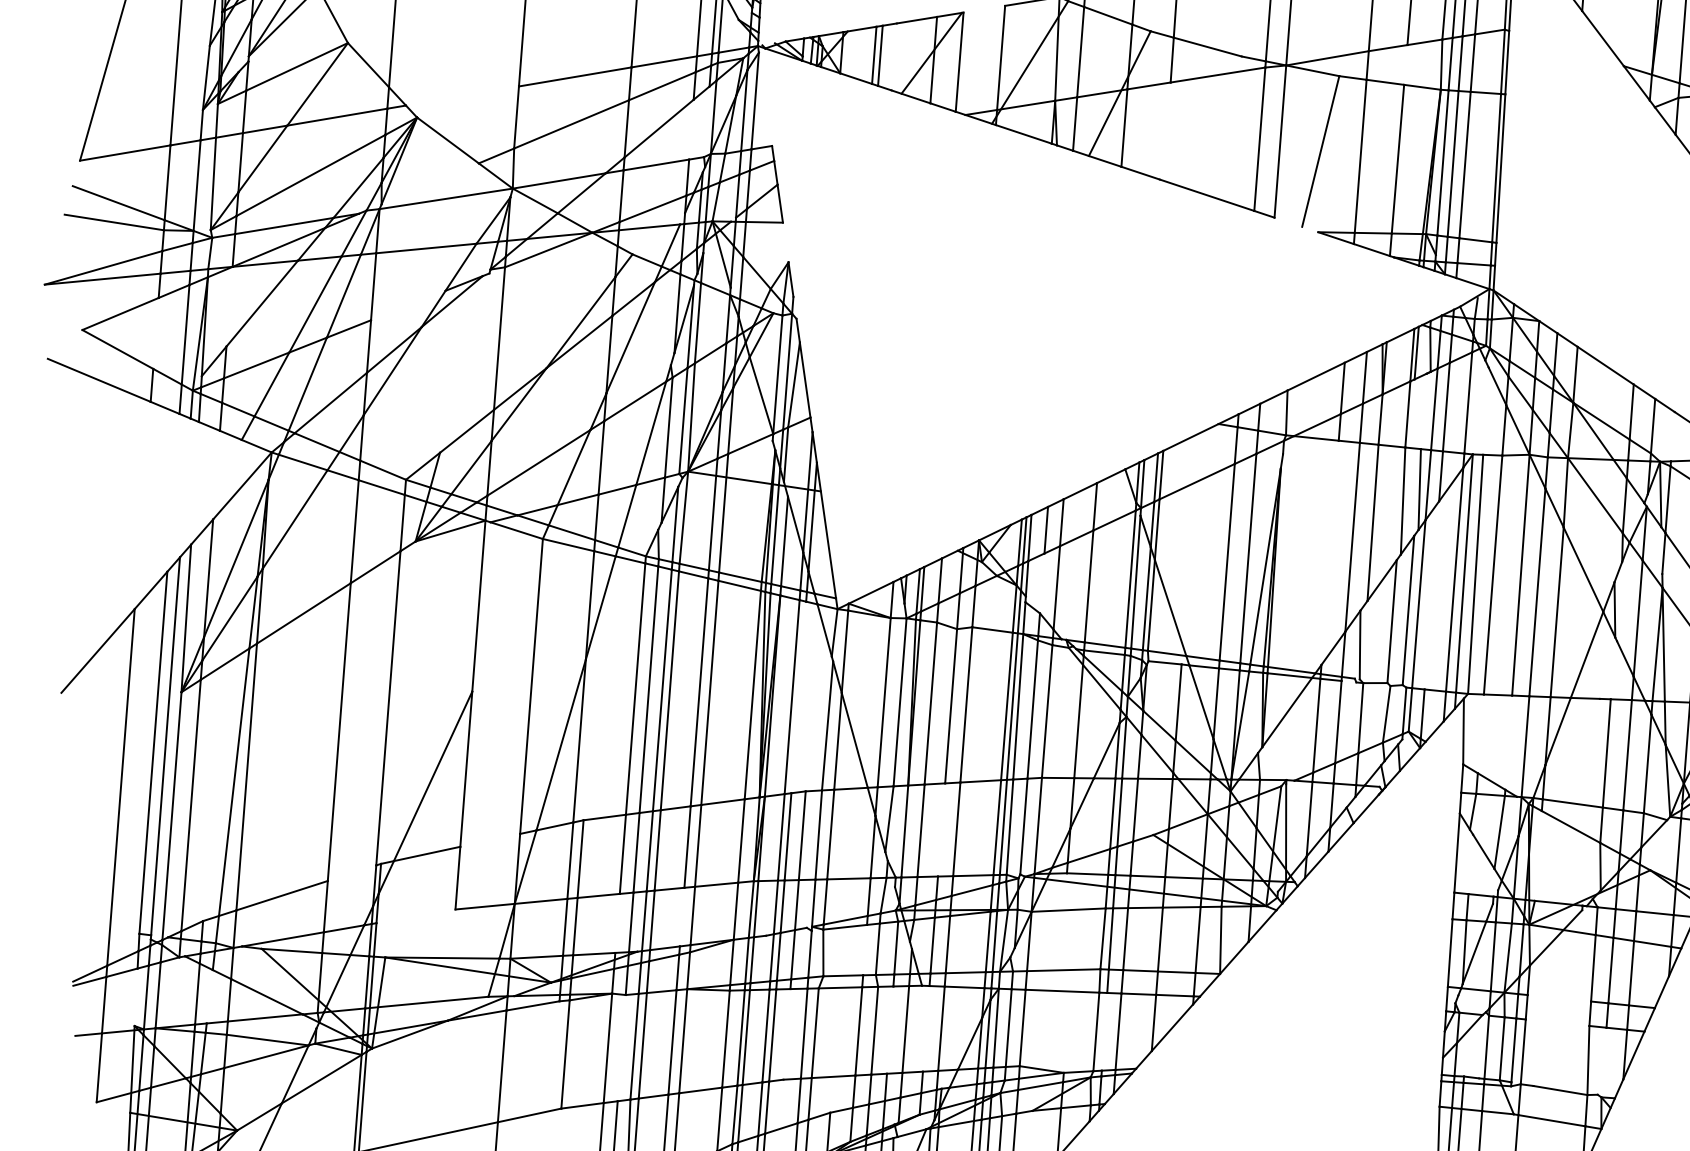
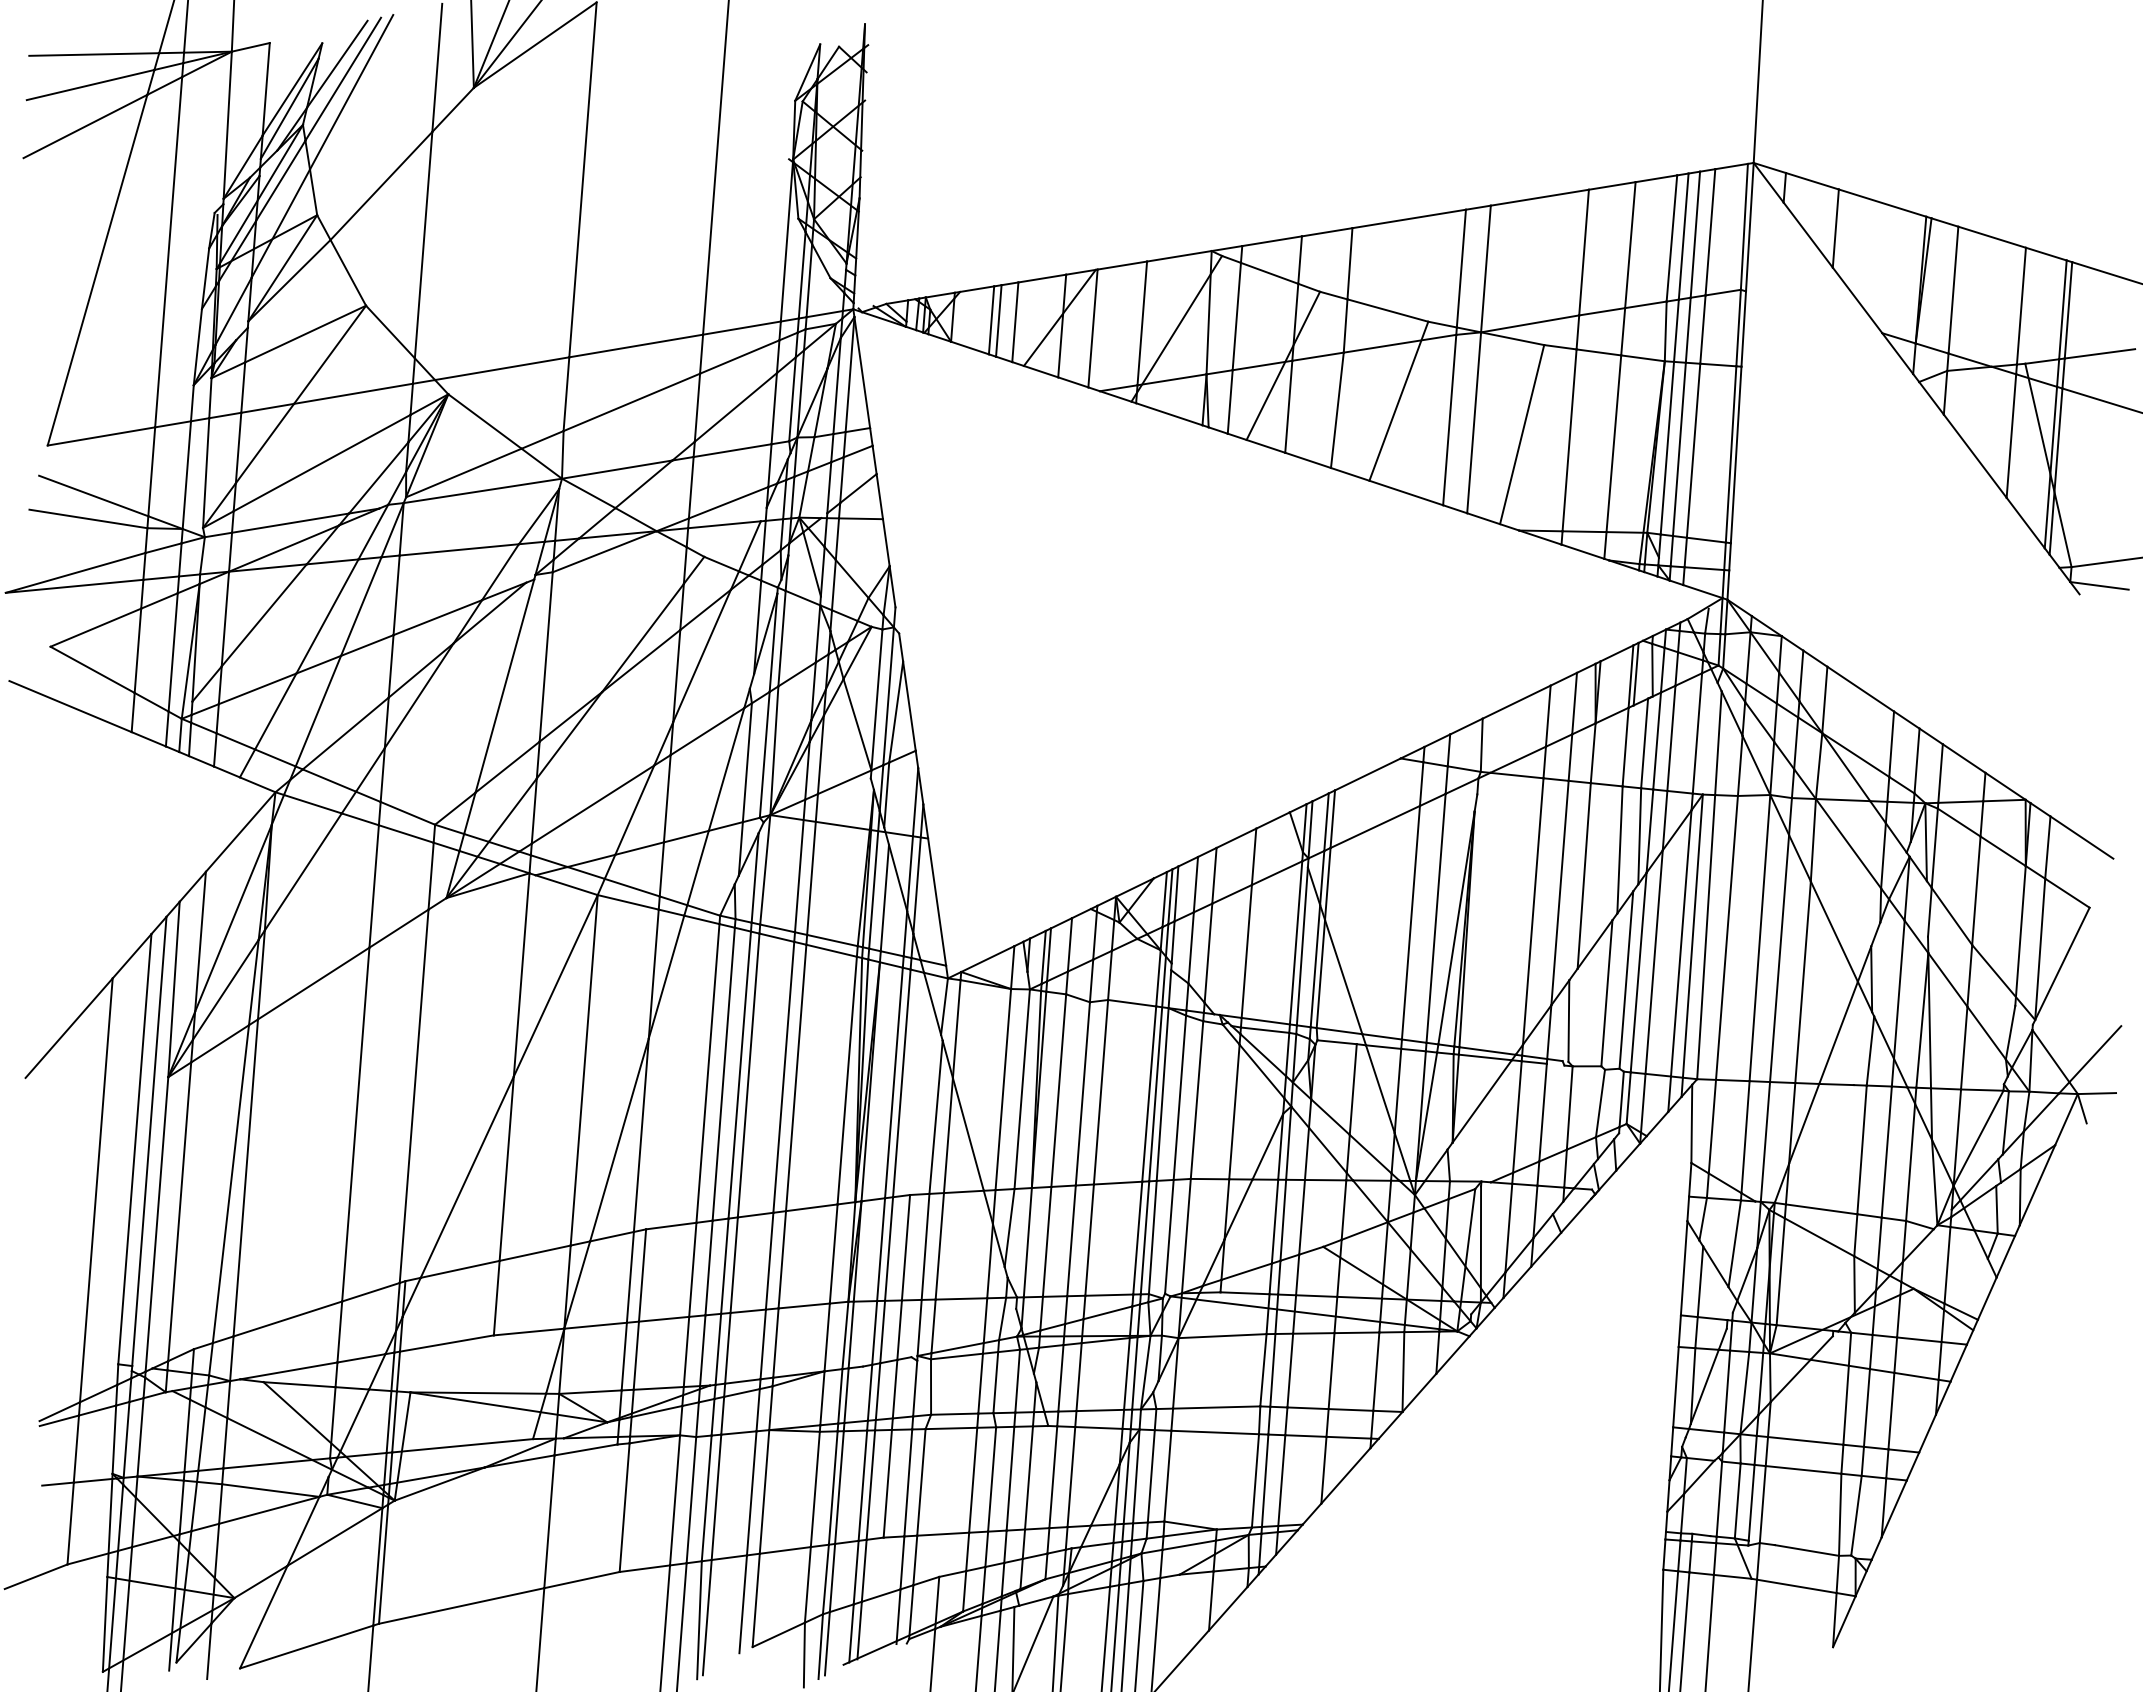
line: (984, 9) -> (1122, 265), added
line: (894, 57) -> (1015, 322), added
line: (1406, 64) -> (1623, 331), added
line: (462, 95) -> (502, 368), added
line: (765, 99) -> (862, 372), added
line: (706, 121) -> (792, 399), added
line: (1216, 122) -> (1398, 400), added
line: (690, 129) -> (773, 408), added
line: (1164, 131) -> (1336, 410), added
line: (429, 183) -> (463, 472), added
line: (1296, 224) -> (1493, 521), added
line: (785, 242) -> (886, 542), added
line: (408, 305) -> (437, 617), added
line: (229, 306) -> (225, 618), added
line: (155, 333) -> (137, 650), added
line: (464, 362) -> (504, 685), added
line: (1423, 411) -> (1644, 743), added
line: (1486, 411) -> (1718, 743), added
line: (1672, 436) -> (1940, 773), added
line: (1329, 552) -> (1532, 911), added
line: (1041, 583) -> (1190, 947), added
line: (1431, 594) -> (1653, 961), added
line: (507, 615) -> (555, 985), added
line: (1613, 669) -> (1870, 1050), added
line: (798, 697) -> (901, 1083), added
line: (1480, 733) -> (1712, 1126), added
line: (1508, 742) -> (1745, 1137), added
line: (941, 829) -> (1071, 1240), added
line: (489, 839) -> (534, 1252), added
line: (1538, 855) -> (1780, 1271), added
line: (1470, 864) -> (1700, 1281), added
line: (351, 872) -> (370, 1291), added
line: (415, 916) -> (446, 1343), added
line: (681, 917) -> (762, 1344), added
line: (617, 923) -> (686, 1351), added
line: (864, 949) -> (980, 1383), added
line: (209, 996) -> (201, 1438), added
line: (136, 997) -> (114, 1439), added
line: (1559, 997) -> (1805, 1440), added
line: (1557, 1022) -> (1803, 1469), added
line: (890, 1029) -> (1010, 1478), added
line: (926, 1029) -> (1053, 1477), added
line: (1103, 1031) -> (1264, 1480), added
line: (786, 1034) -> (887, 1483), added
line: (621, 1048) -> (691, 1500), added
line: (1602, 1061) -> (1856, 1515), added
line: (69, 1112) -> (35, 1576), added

